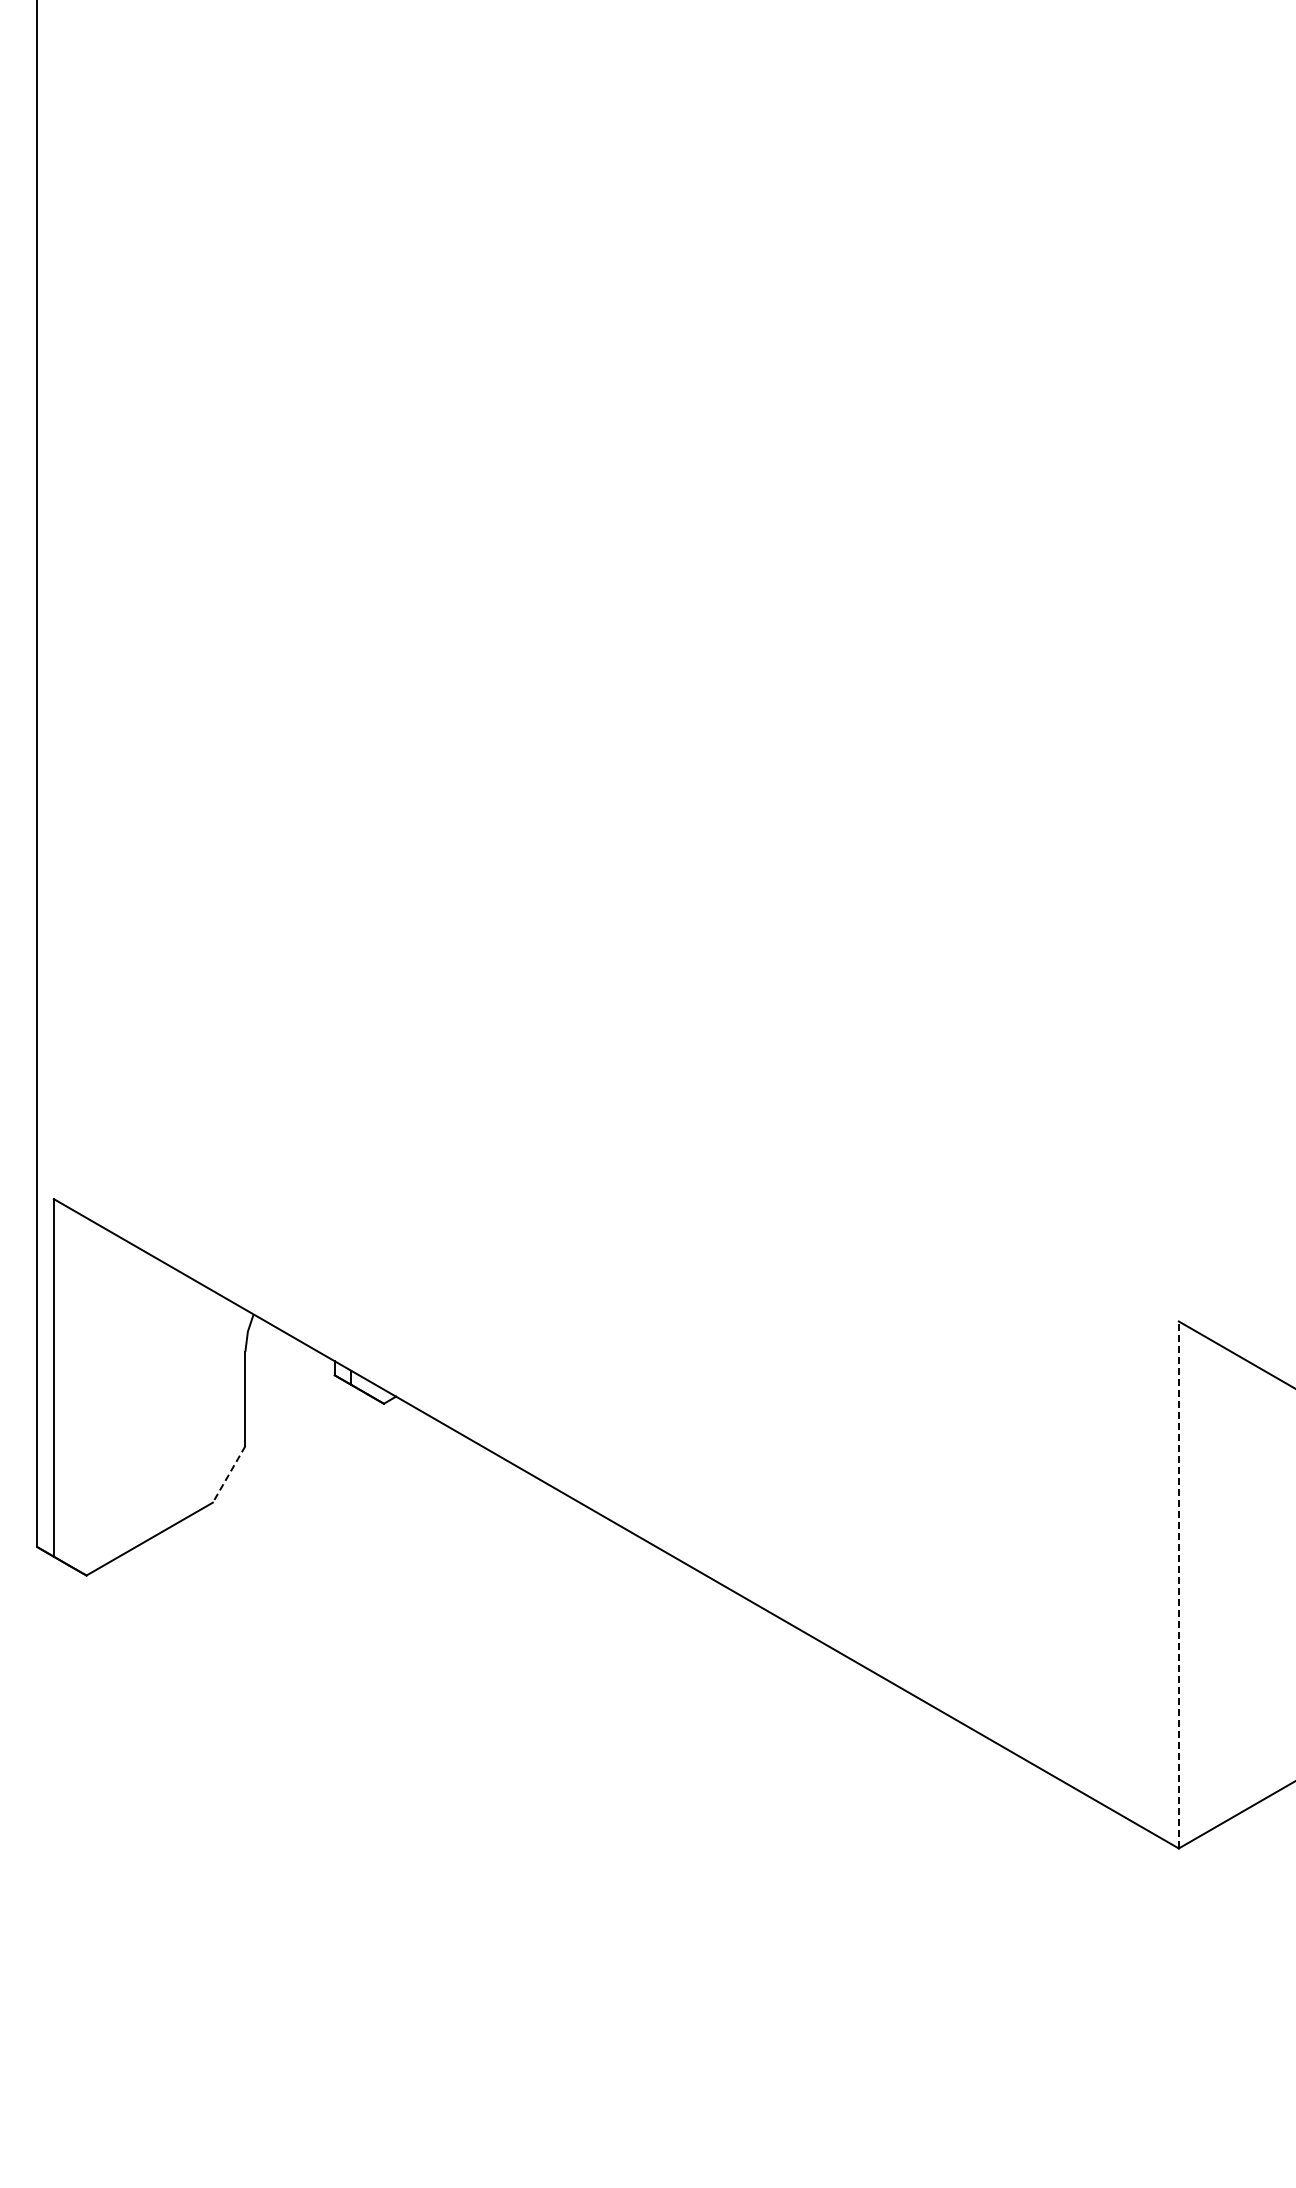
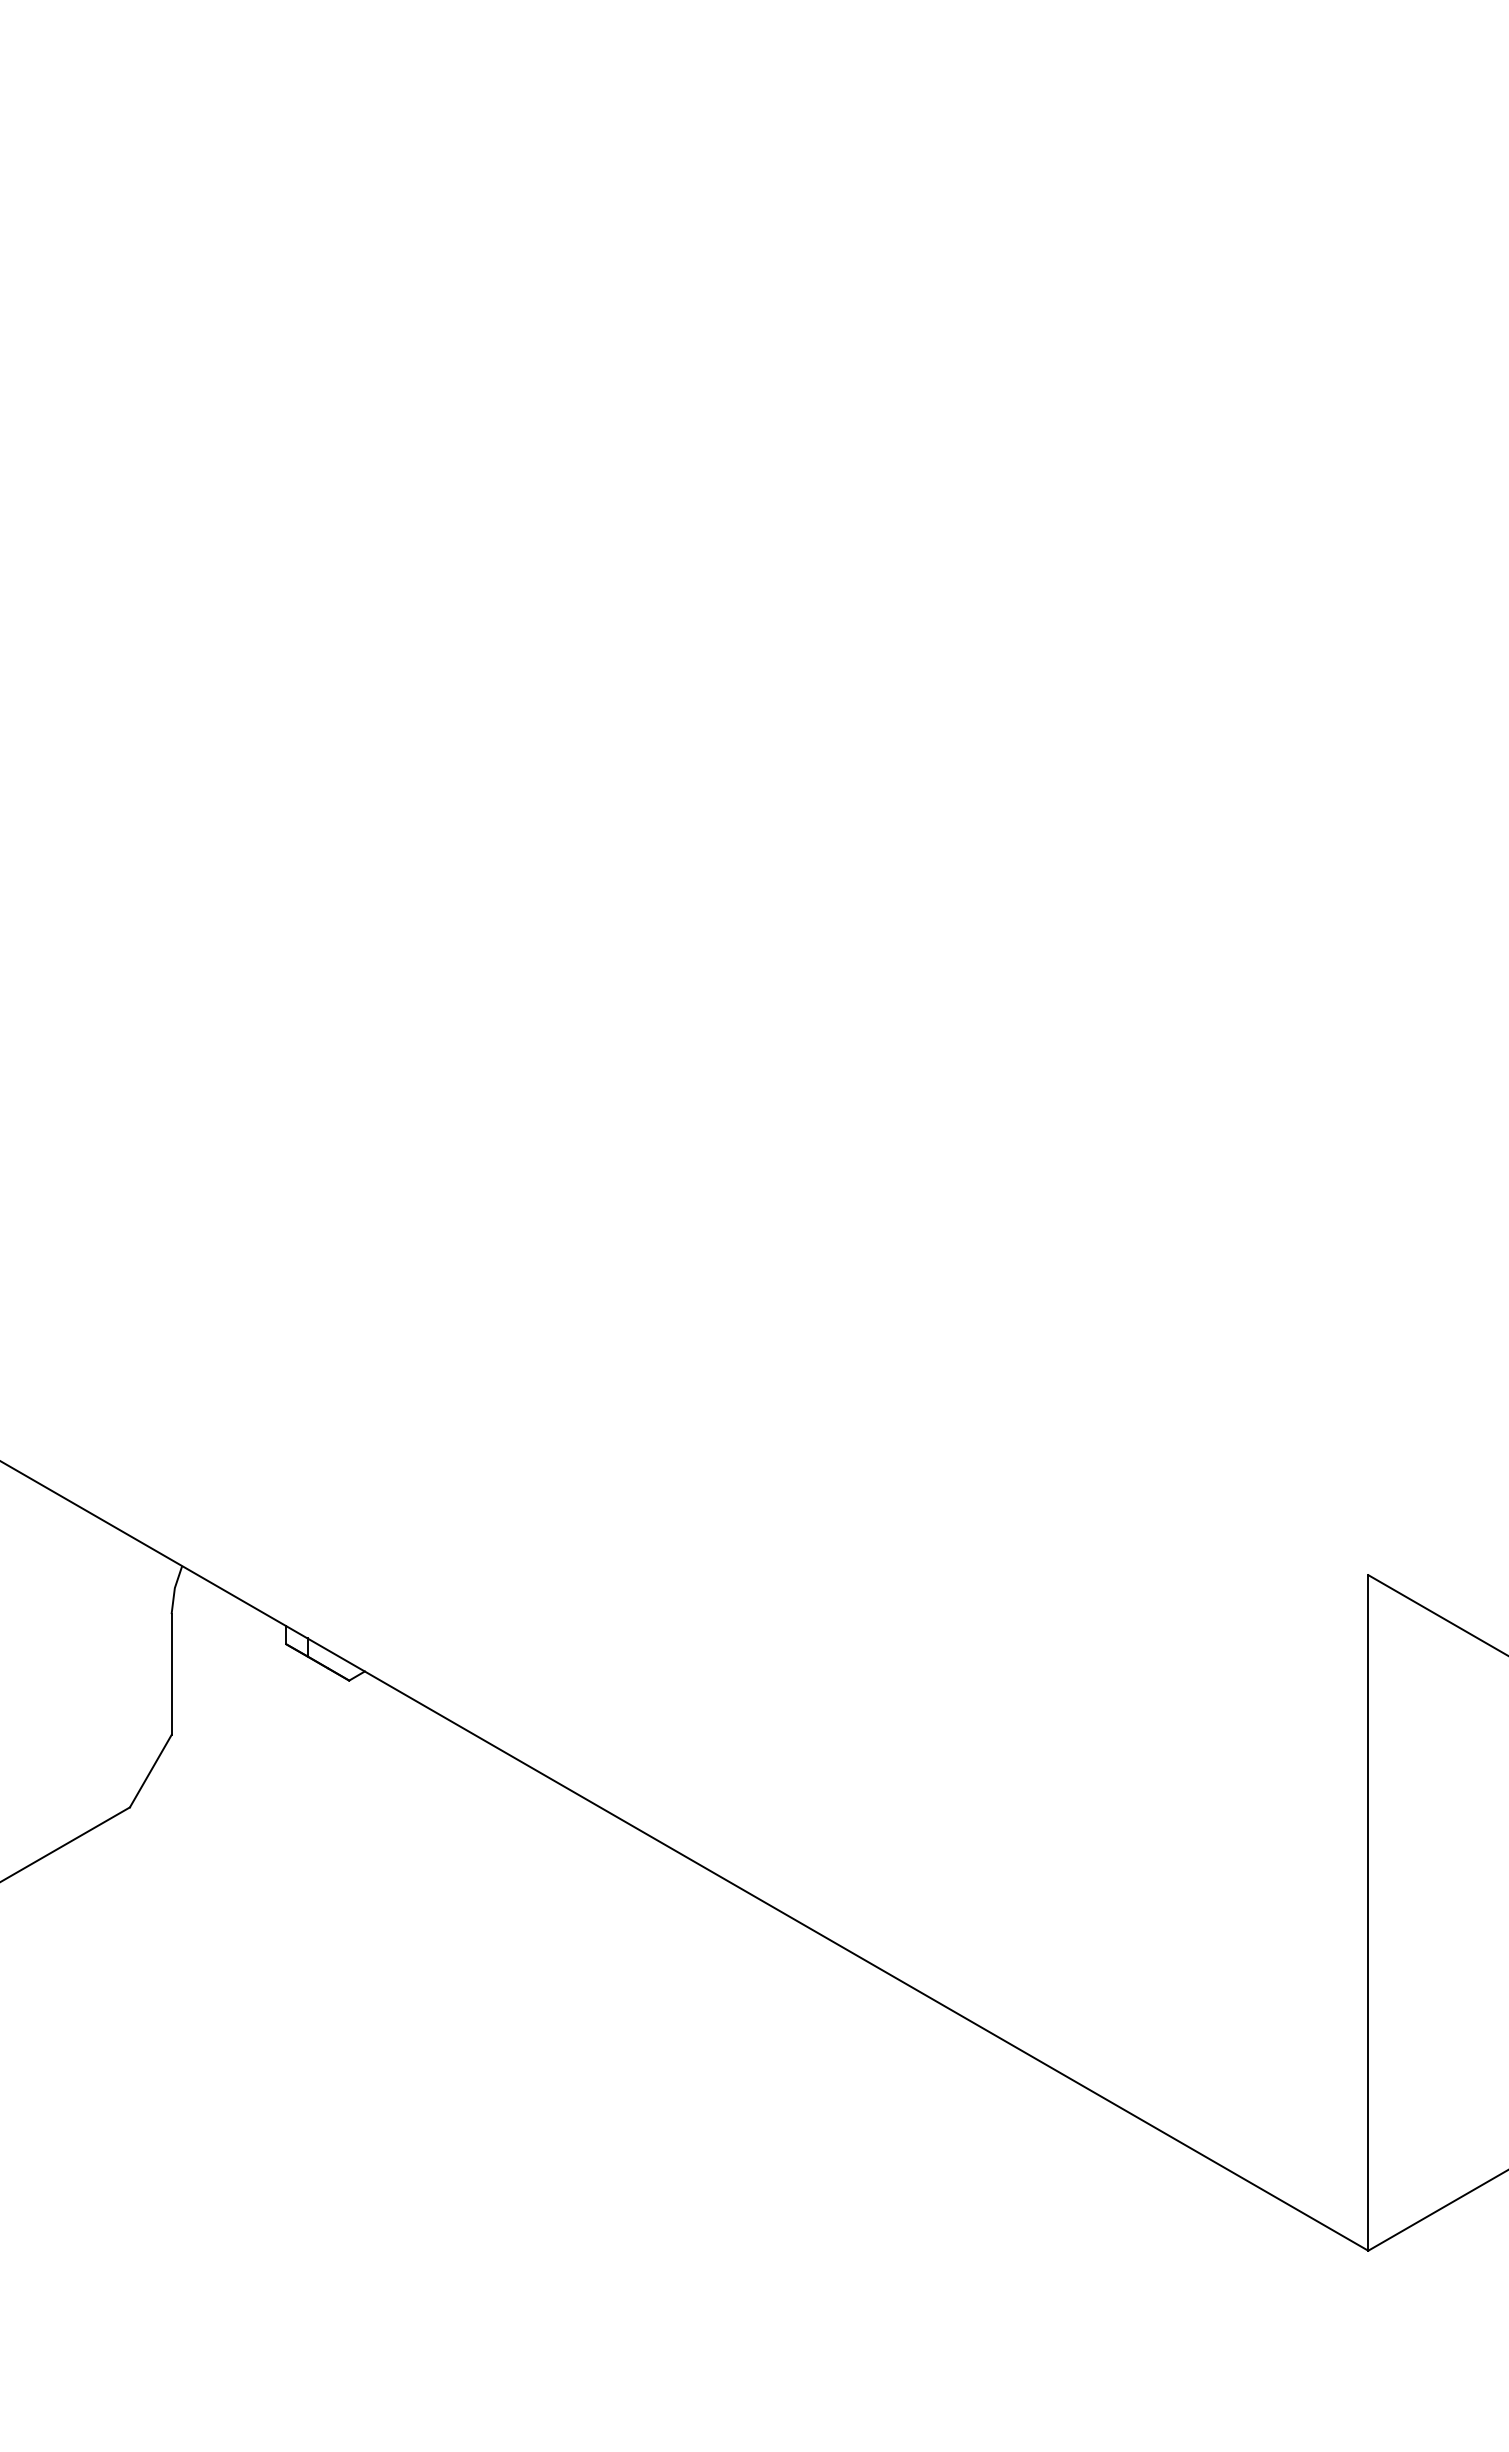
line: (229, 1474) -> (151, 1771), dashed -> solid
line: (1178, 1584) -> (1367, 1912), dashed -> solid

